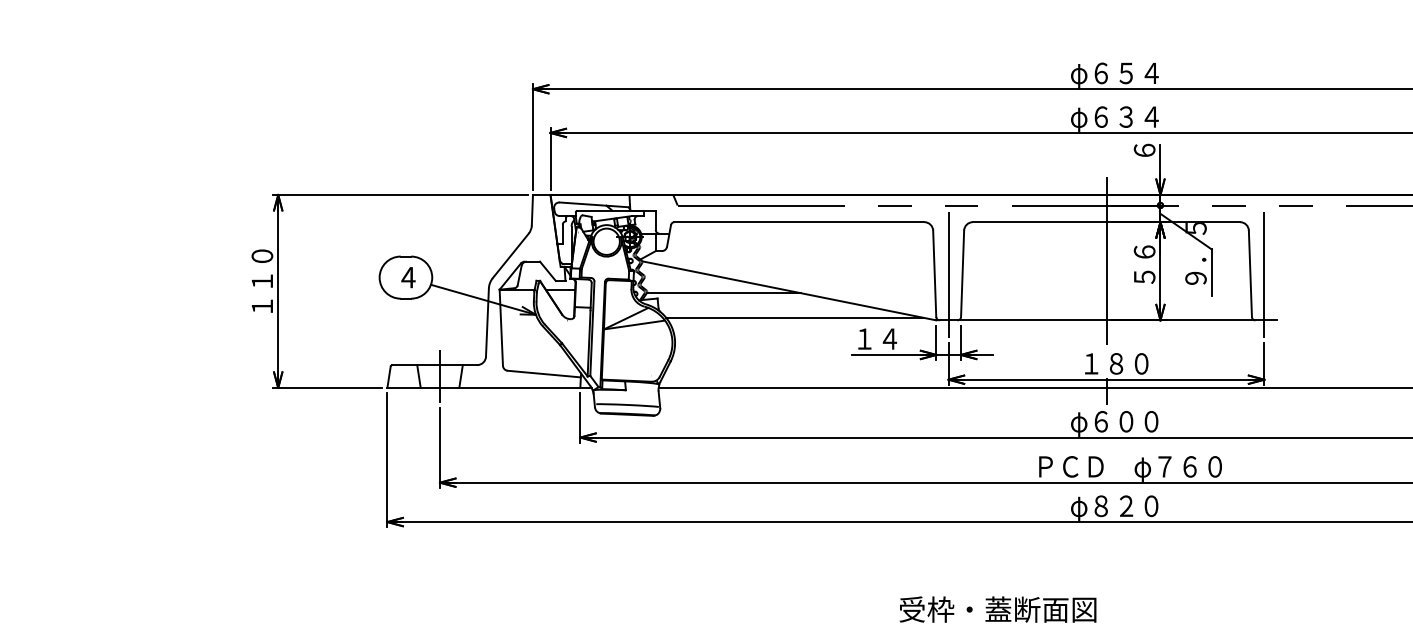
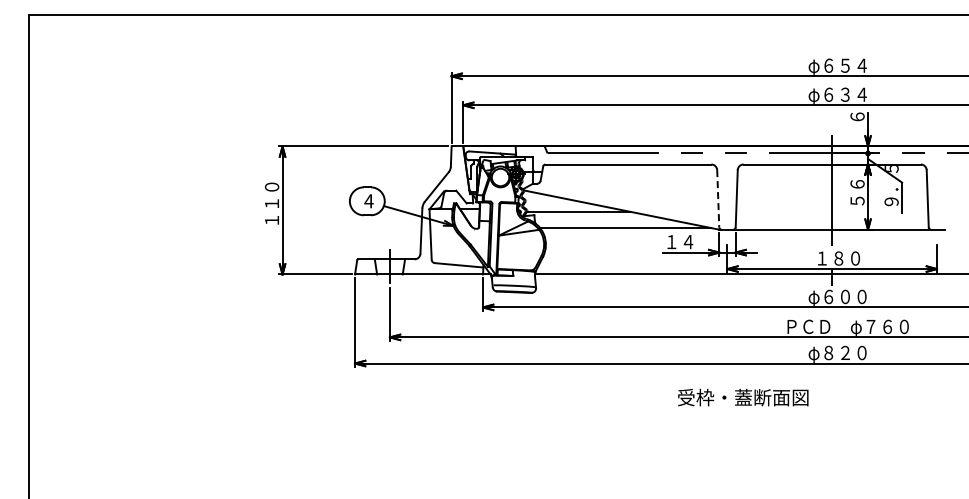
line: (935, 273) -> (718, 198), solid -> dashed
line: (948, 274) -> (727, 199), removed
line: (1263, 274) -> (936, 199), removed
text: (998, 609) -> (743, 397), moved

